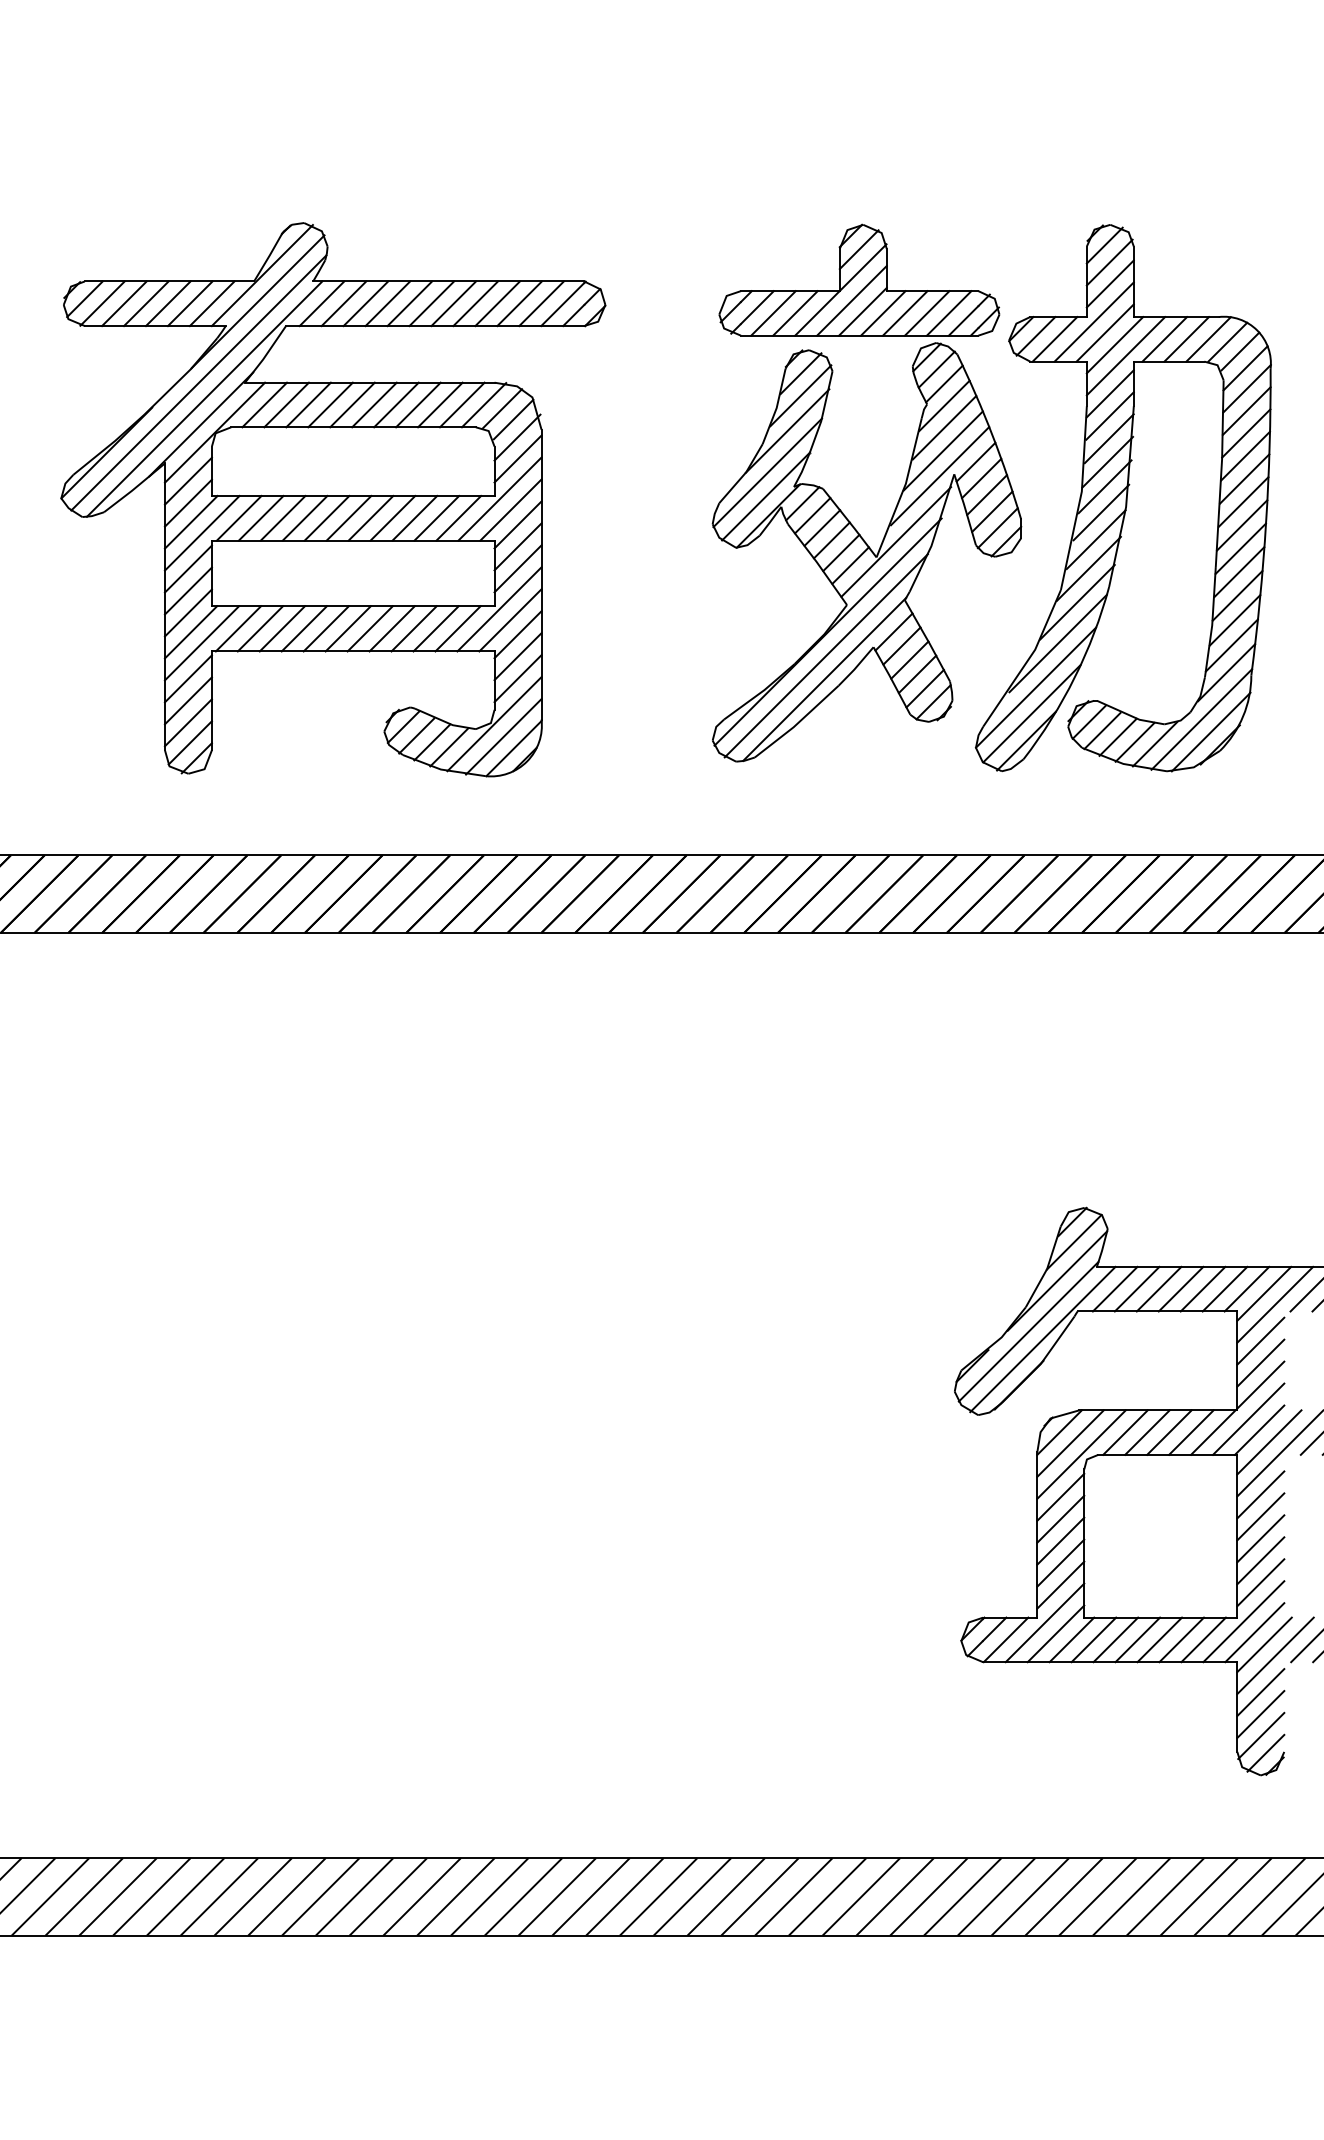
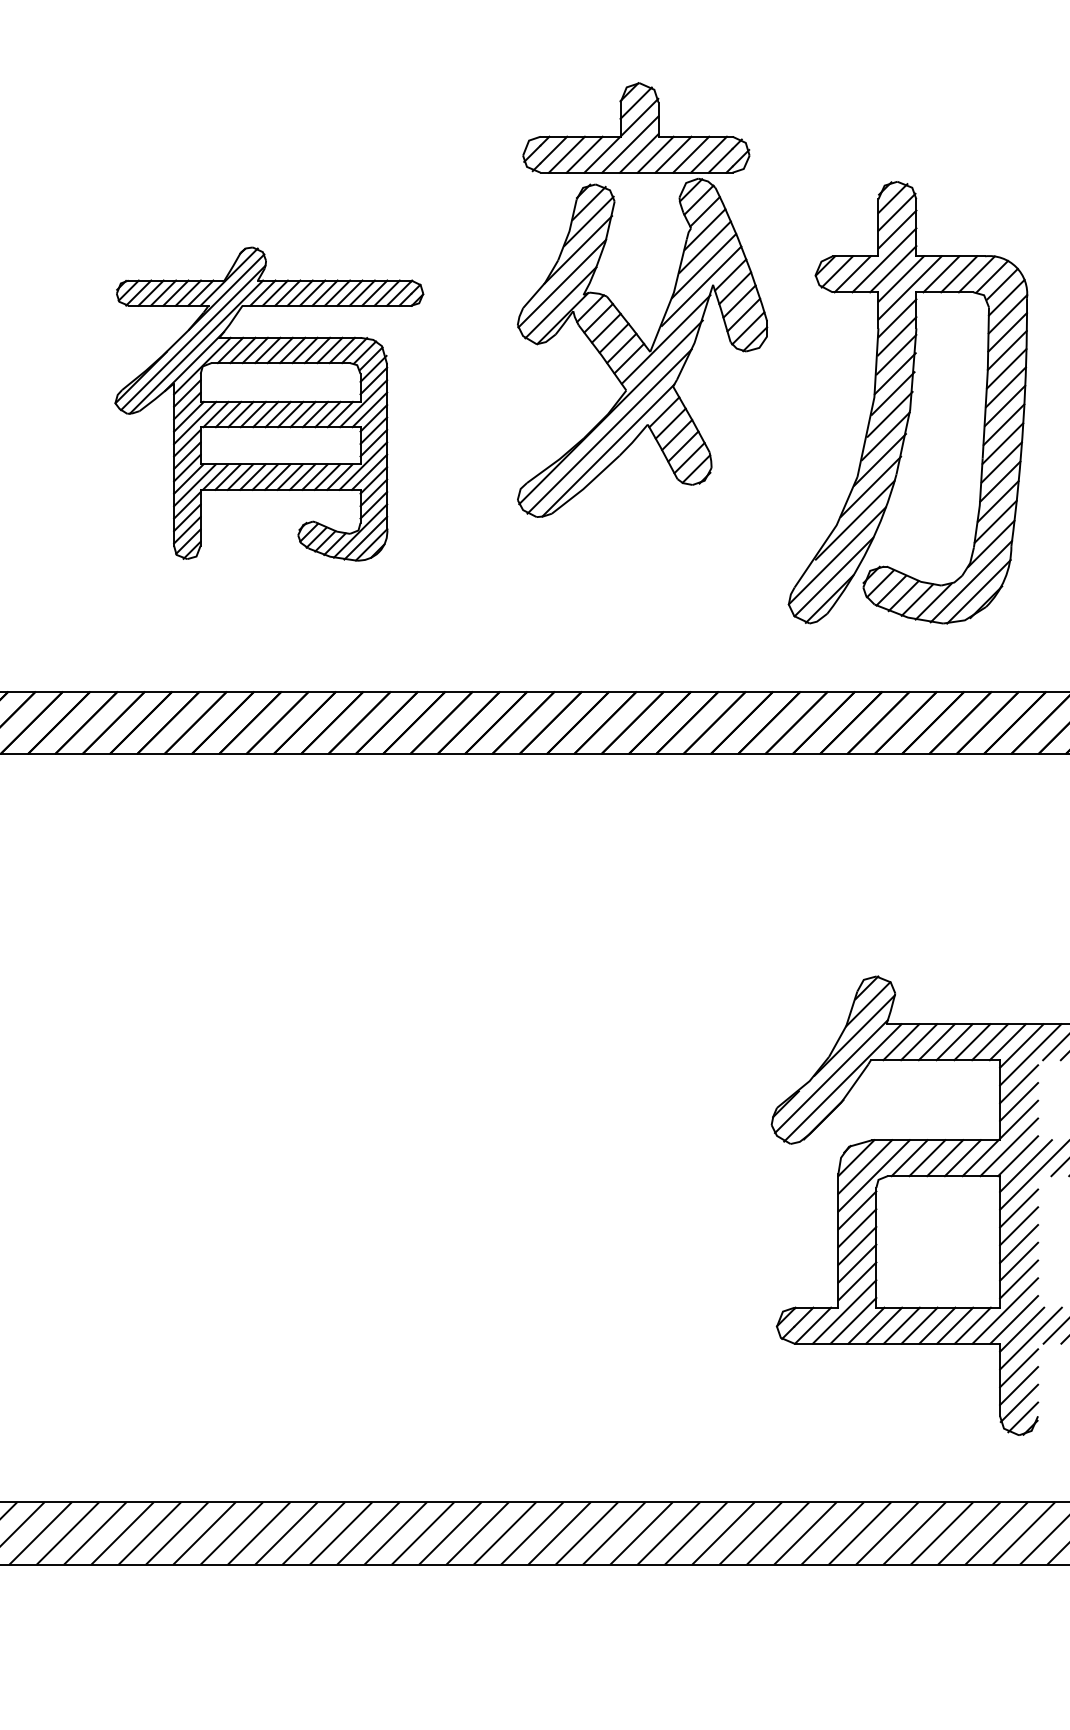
part: (333, 499) -> (269, 403), size x0.7
part: (842, 511) -> (622, 314), moved

